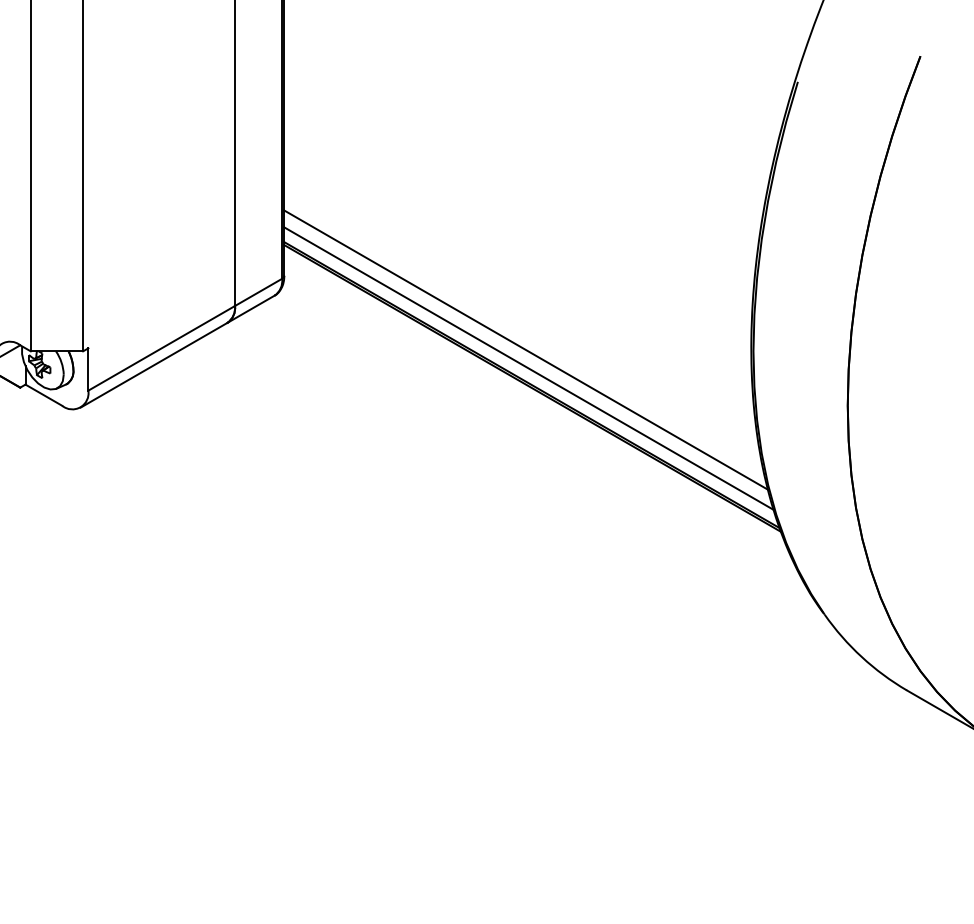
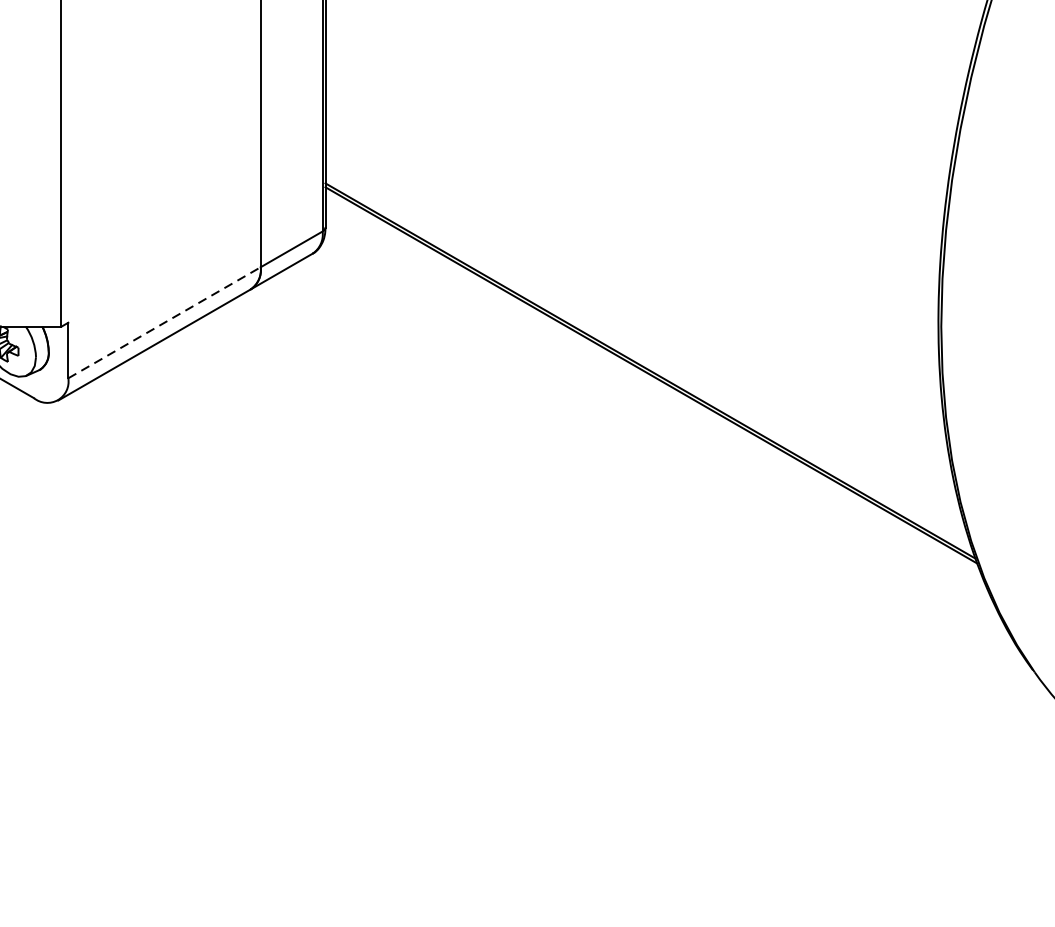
line: (161, 348) -> (164, 322), solid -> dashed
line: (526, 349) -> (643, 324), removed
line: (528, 368) -> (645, 349), removed

